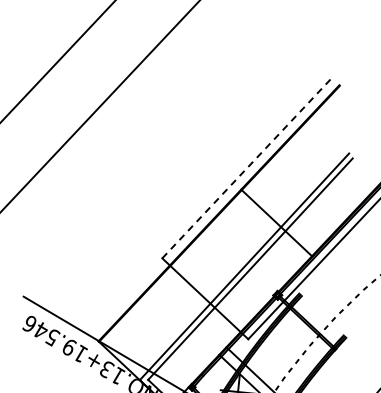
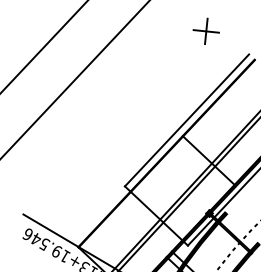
part: (273, 46) -> (206, 31), added
line: (247, 168) -> (187, 120), dashed -> solid

